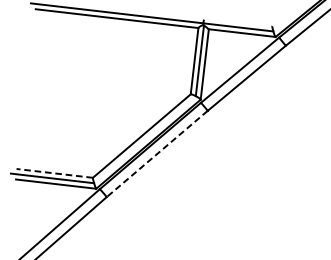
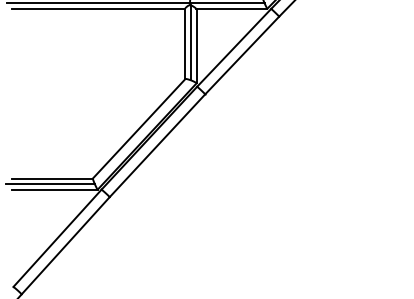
line: (157, 154) -> (157, 146), dashed -> solid
line: (54, 173) -> (52, 178), dashed -> solid

